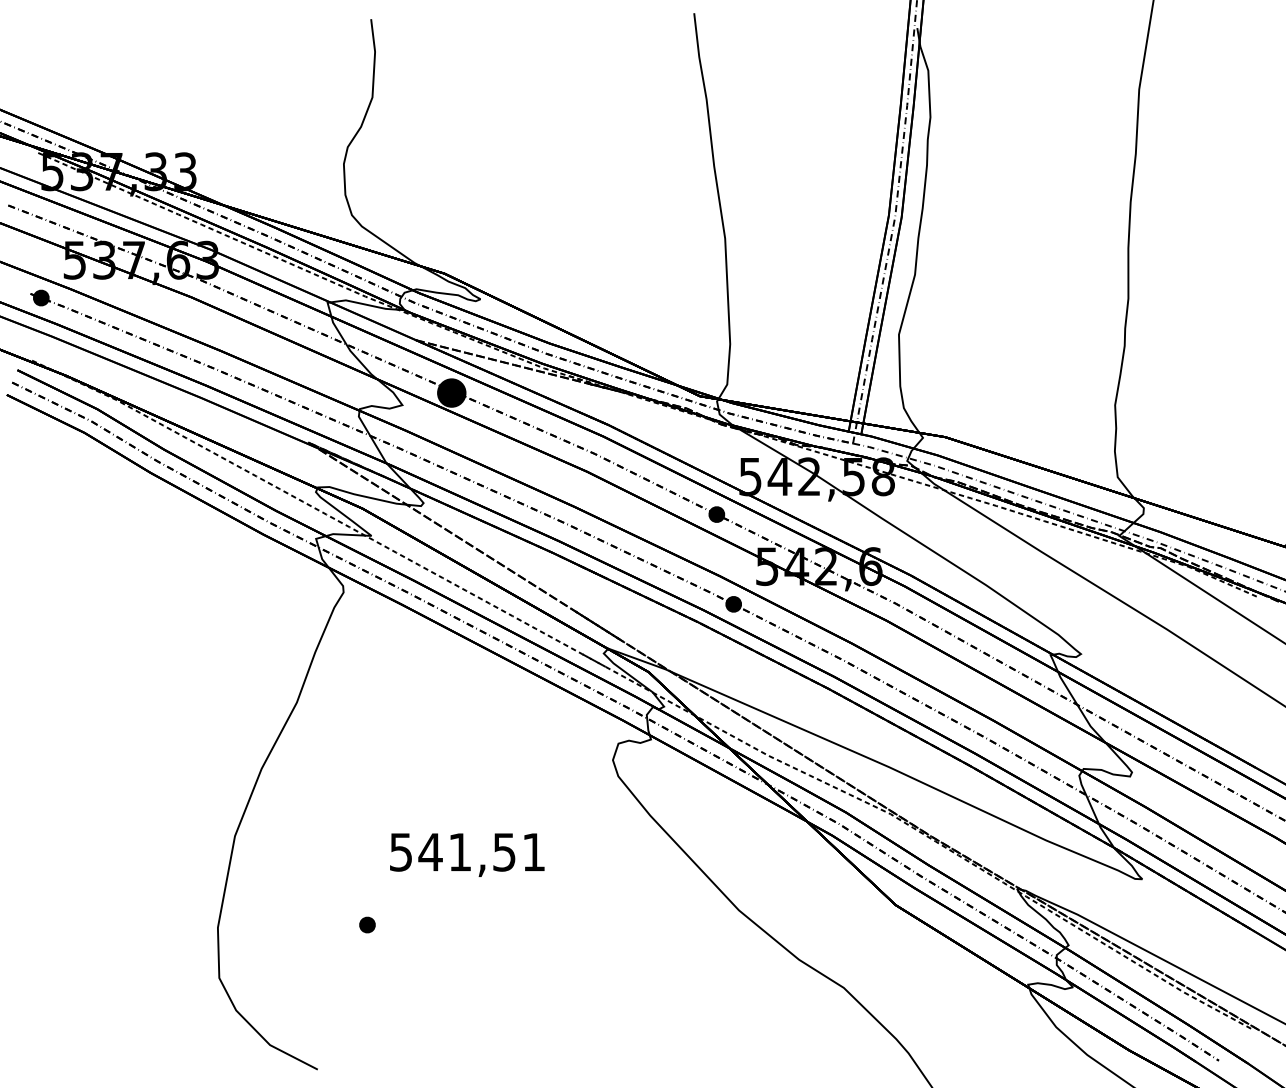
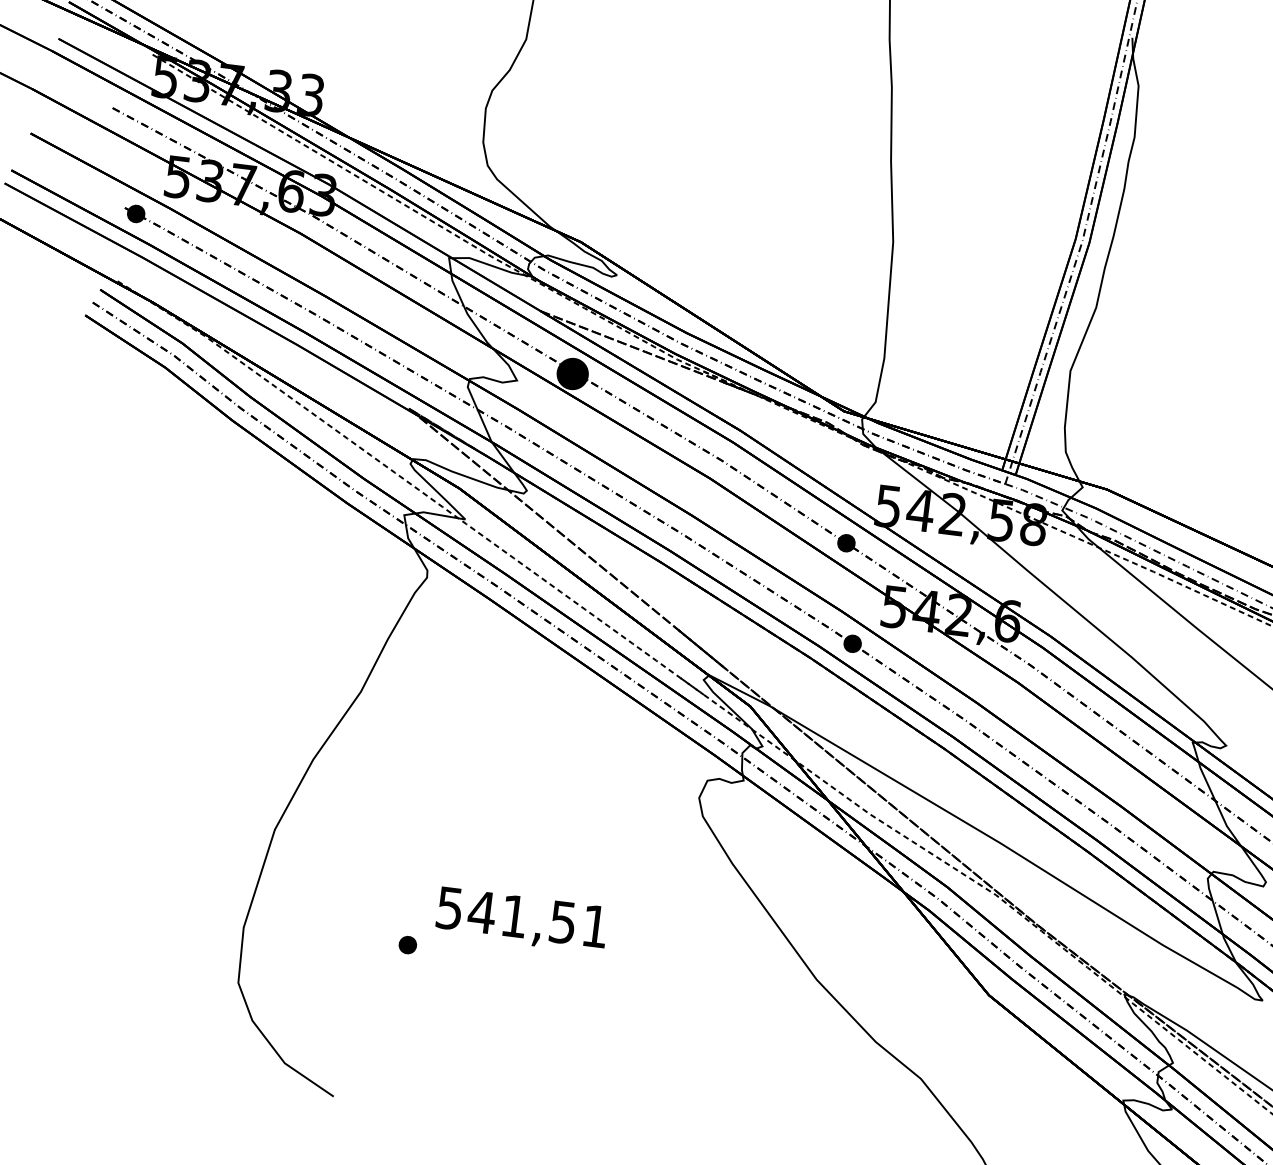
text: (467, 854) -> (522, 919), moved

